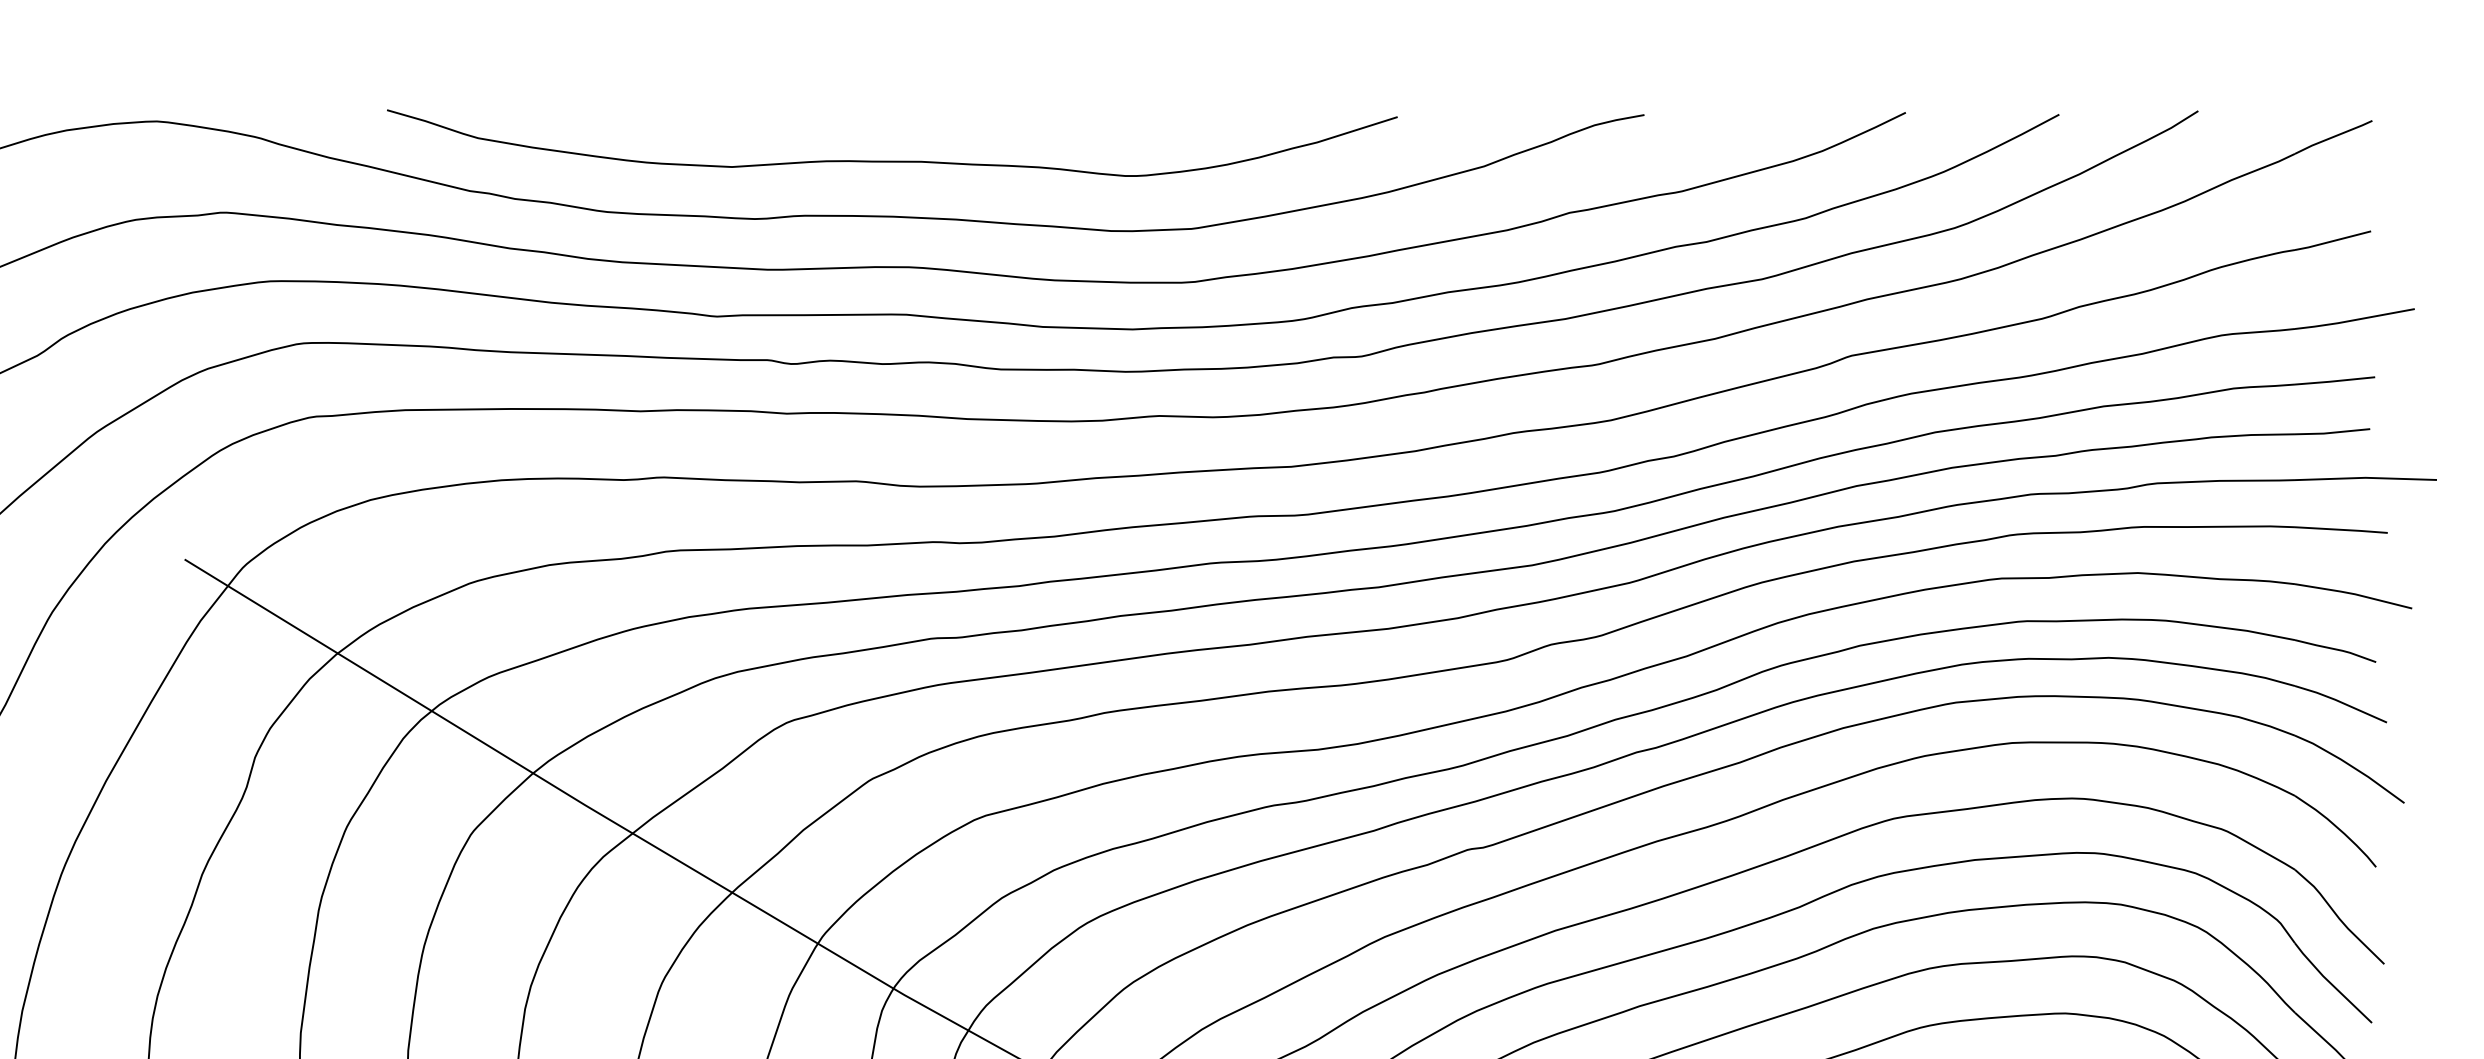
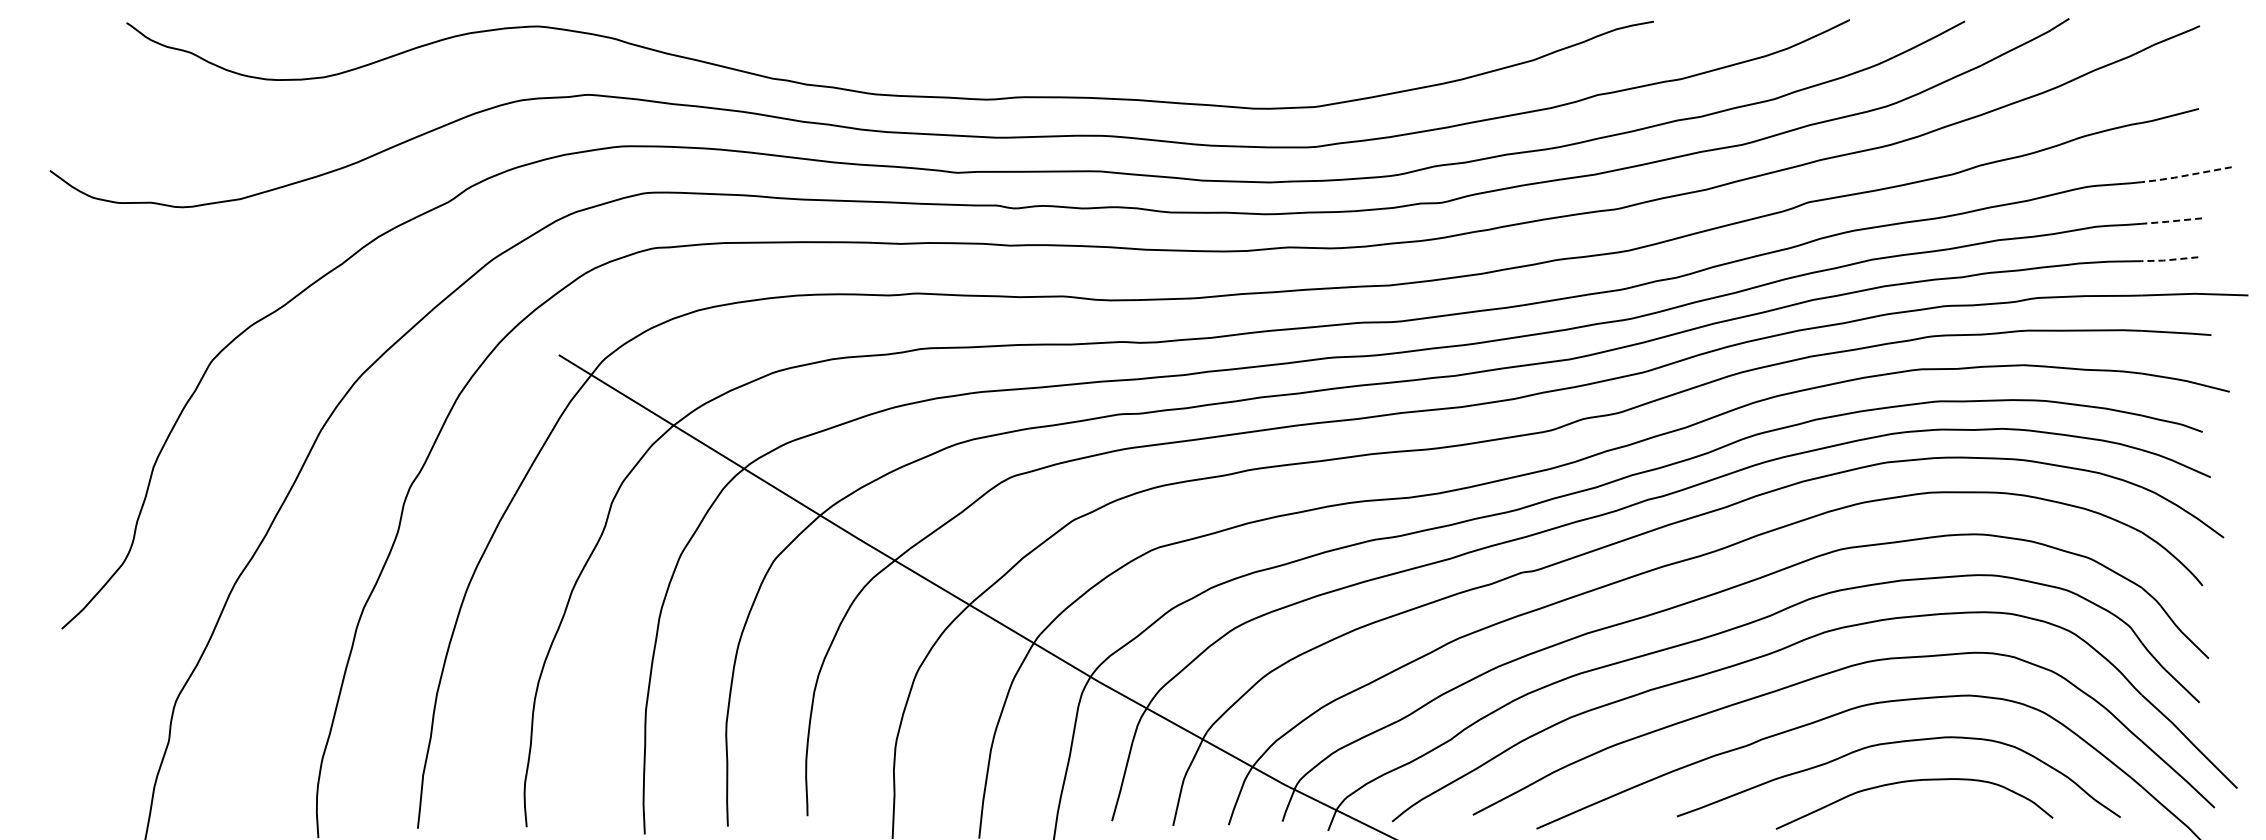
curve: (892, 160) -> (1089, 55), removed
line: (2353, 320) -> (2185, 175), solid -> dashed
line: (2333, 381) -> (2170, 221), solid -> dashed
line: (2331, 433) -> (2169, 260), solid -> dashed

